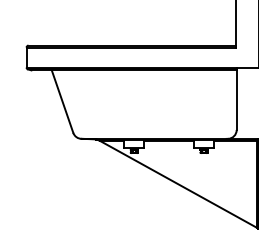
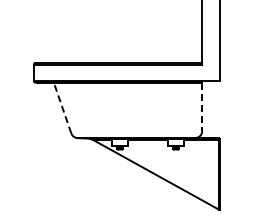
line: (62, 100) -> (62, 107), solid -> dashed
line: (237, 100) -> (202, 107), solid -> dashed

